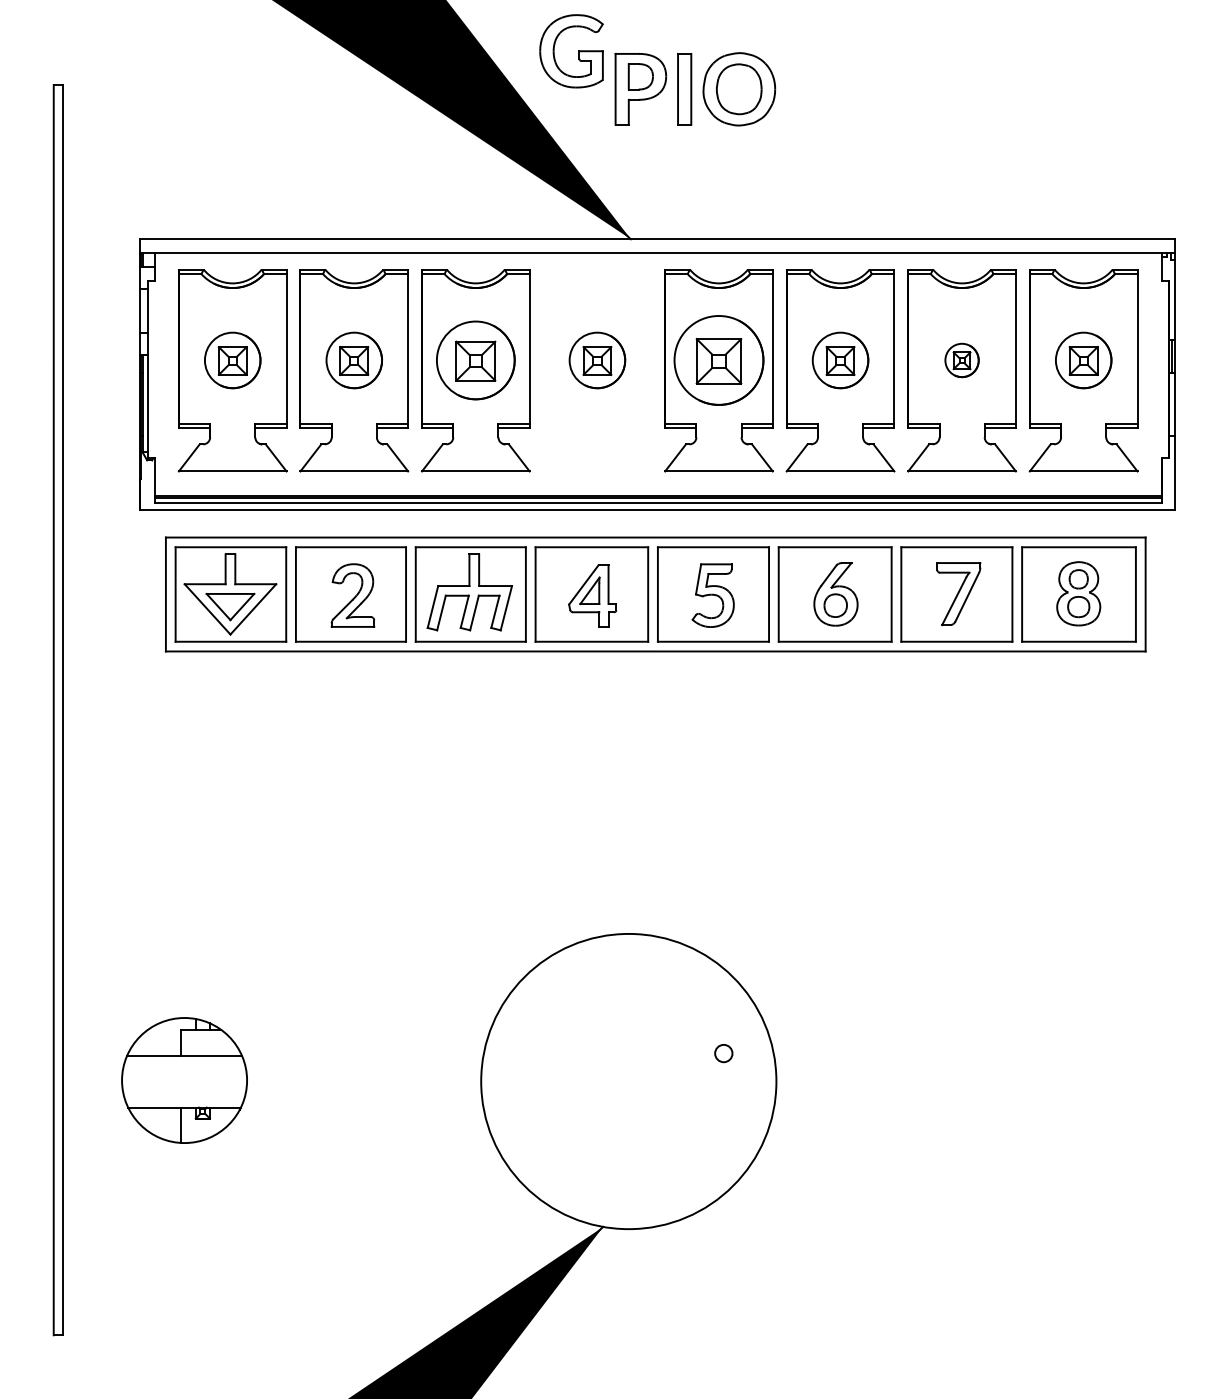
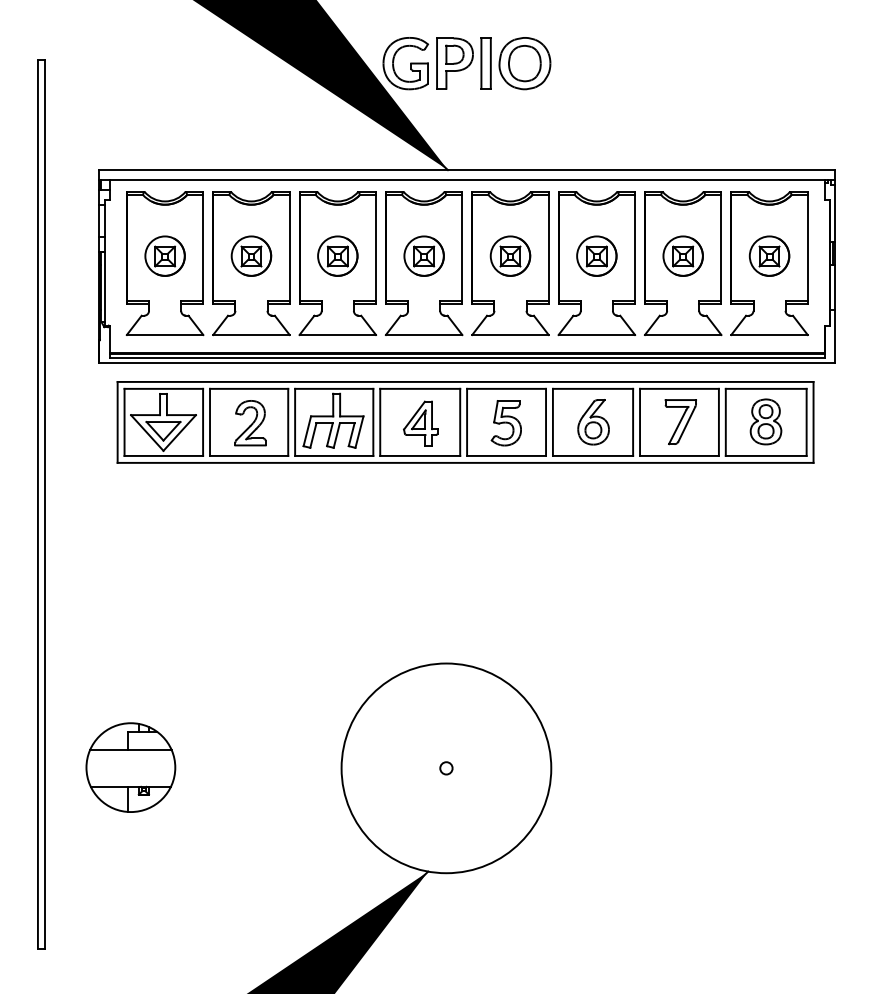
part: (578, 51) -> (410, 63), moved
part: (475, 360) -> (337, 256), size x0.71
part: (718, 360) -> (510, 256), size x0.62
part: (961, 360) -> (682, 256), size x1.67
part: (597, 370) -> (424, 263), added
circle: (723, 1053) -> (446, 768), moved

